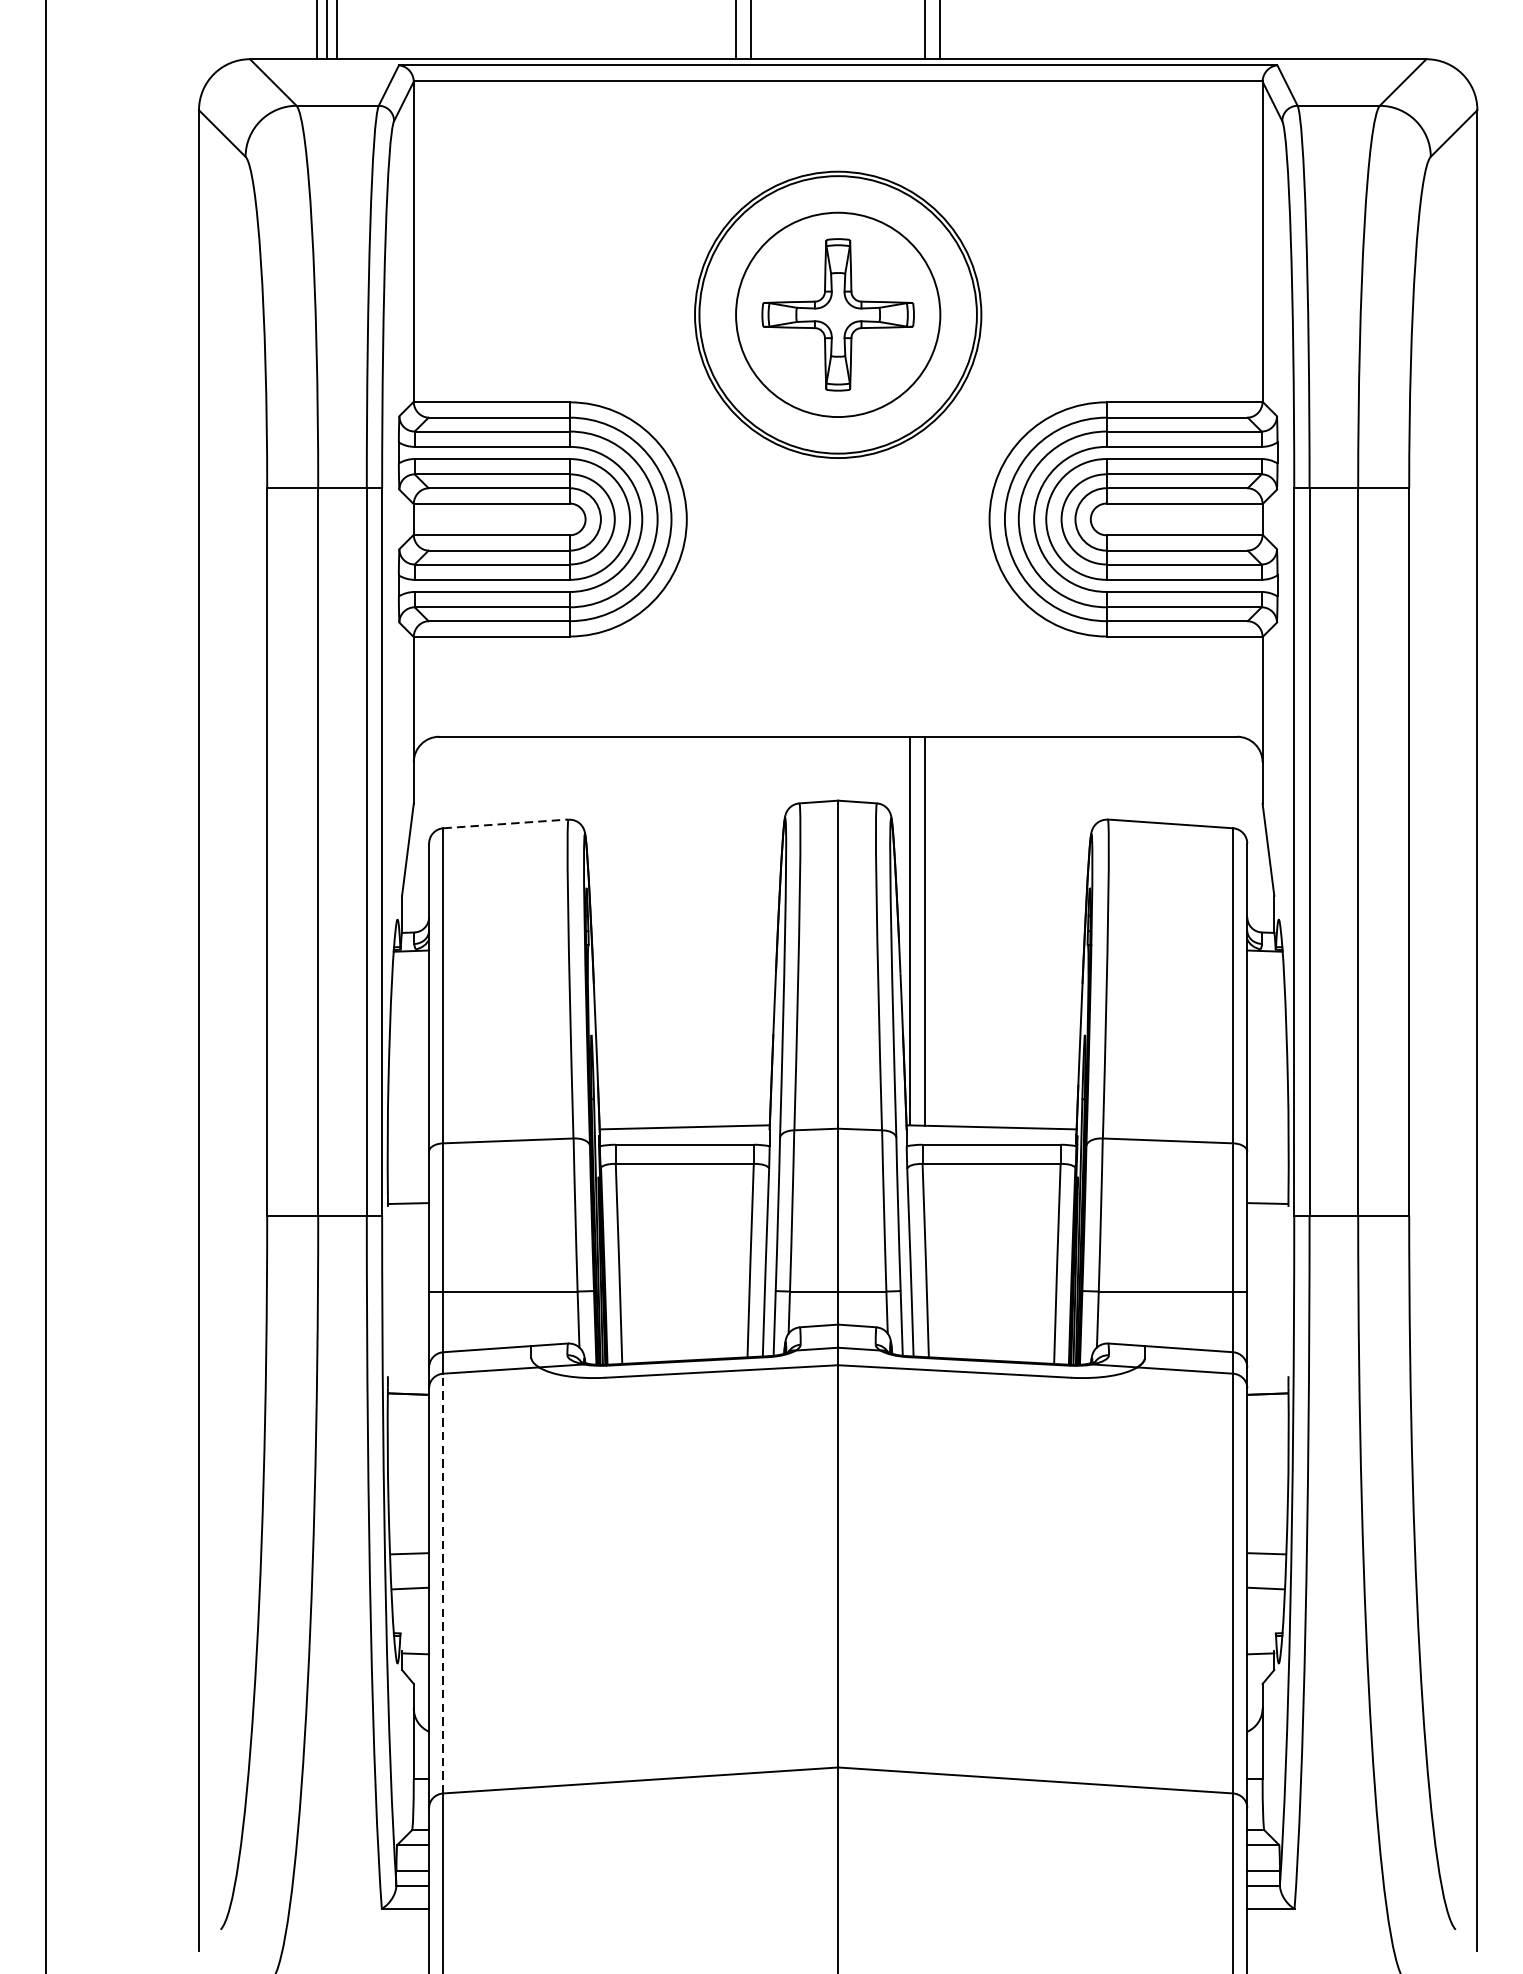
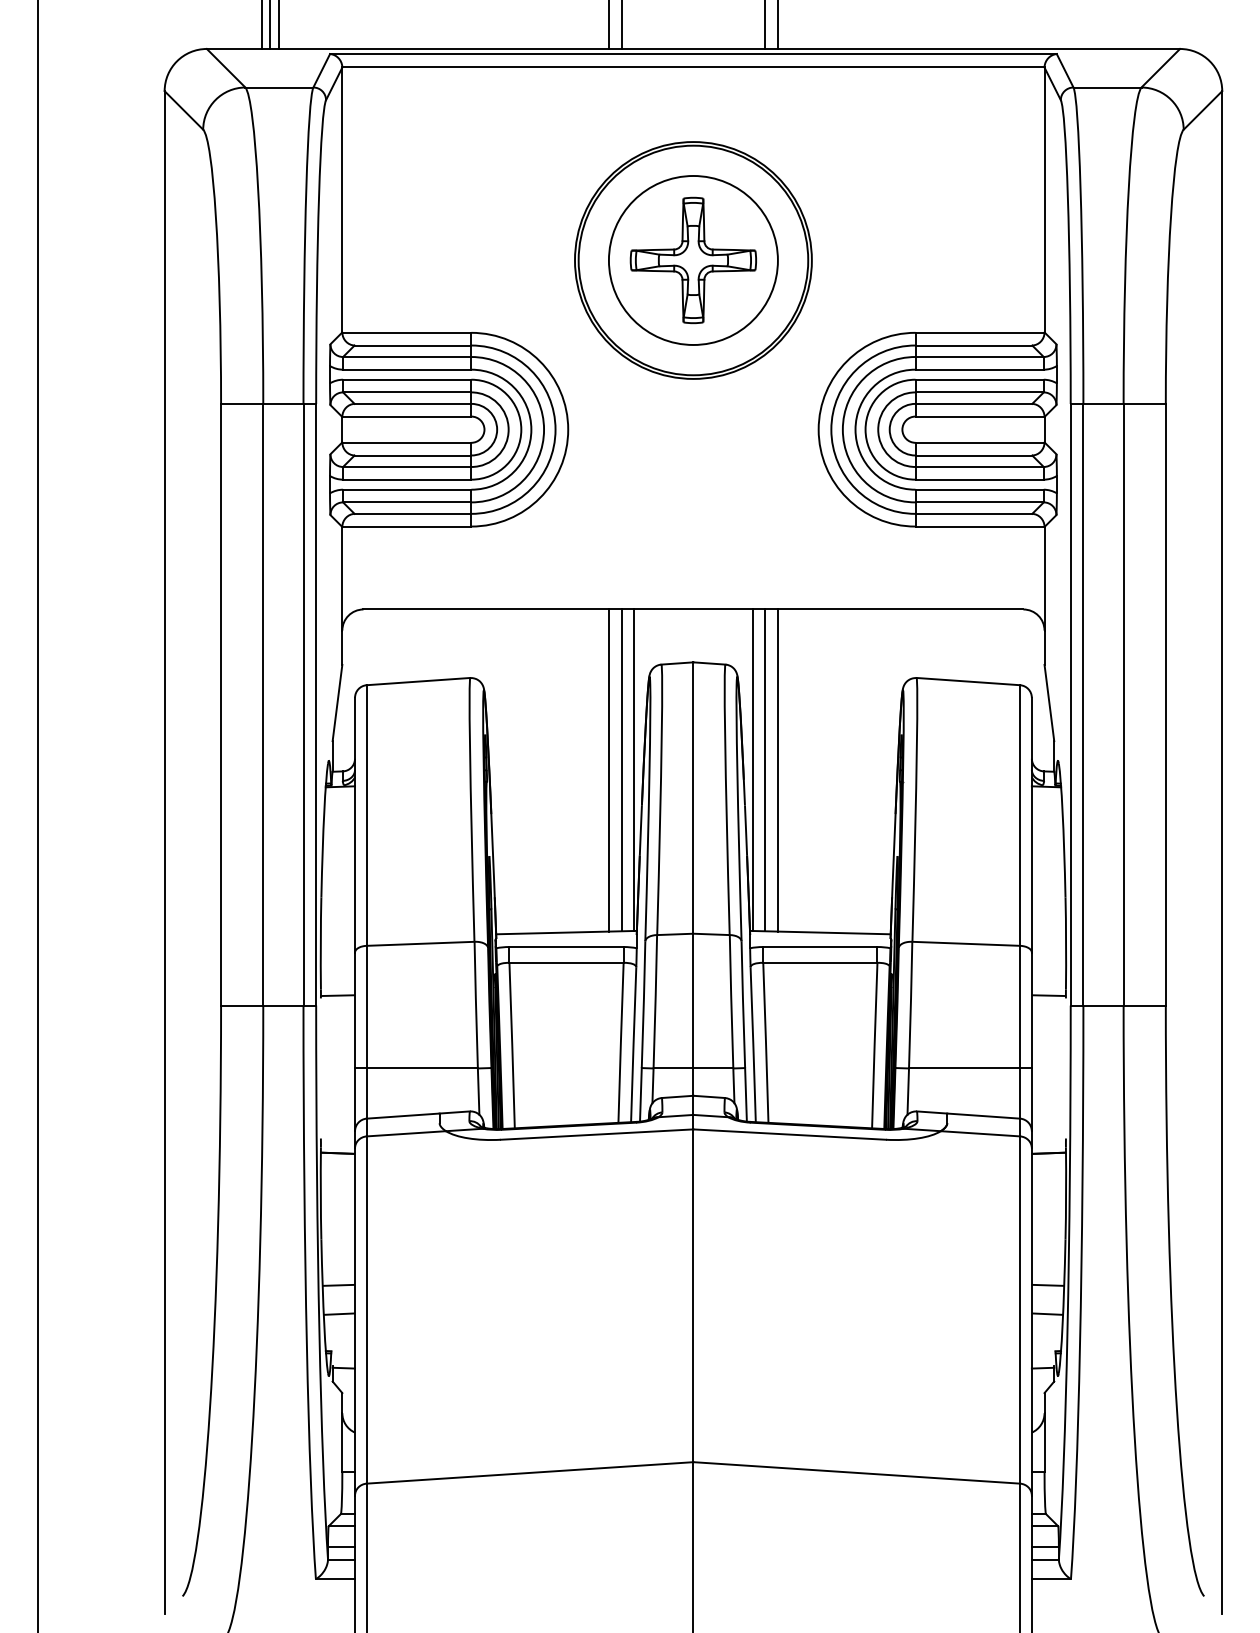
line: (505, 823) -> (418, 681), dashed -> solid
line: (766, 930) -> (634, 769), added
line: (735, 931) -> (608, 770), added
line: (751, 931) -> (621, 770), added
line: (941, 931) -> (778, 770), added
line: (442, 1584) -> (366, 1310), dashed -> solid

